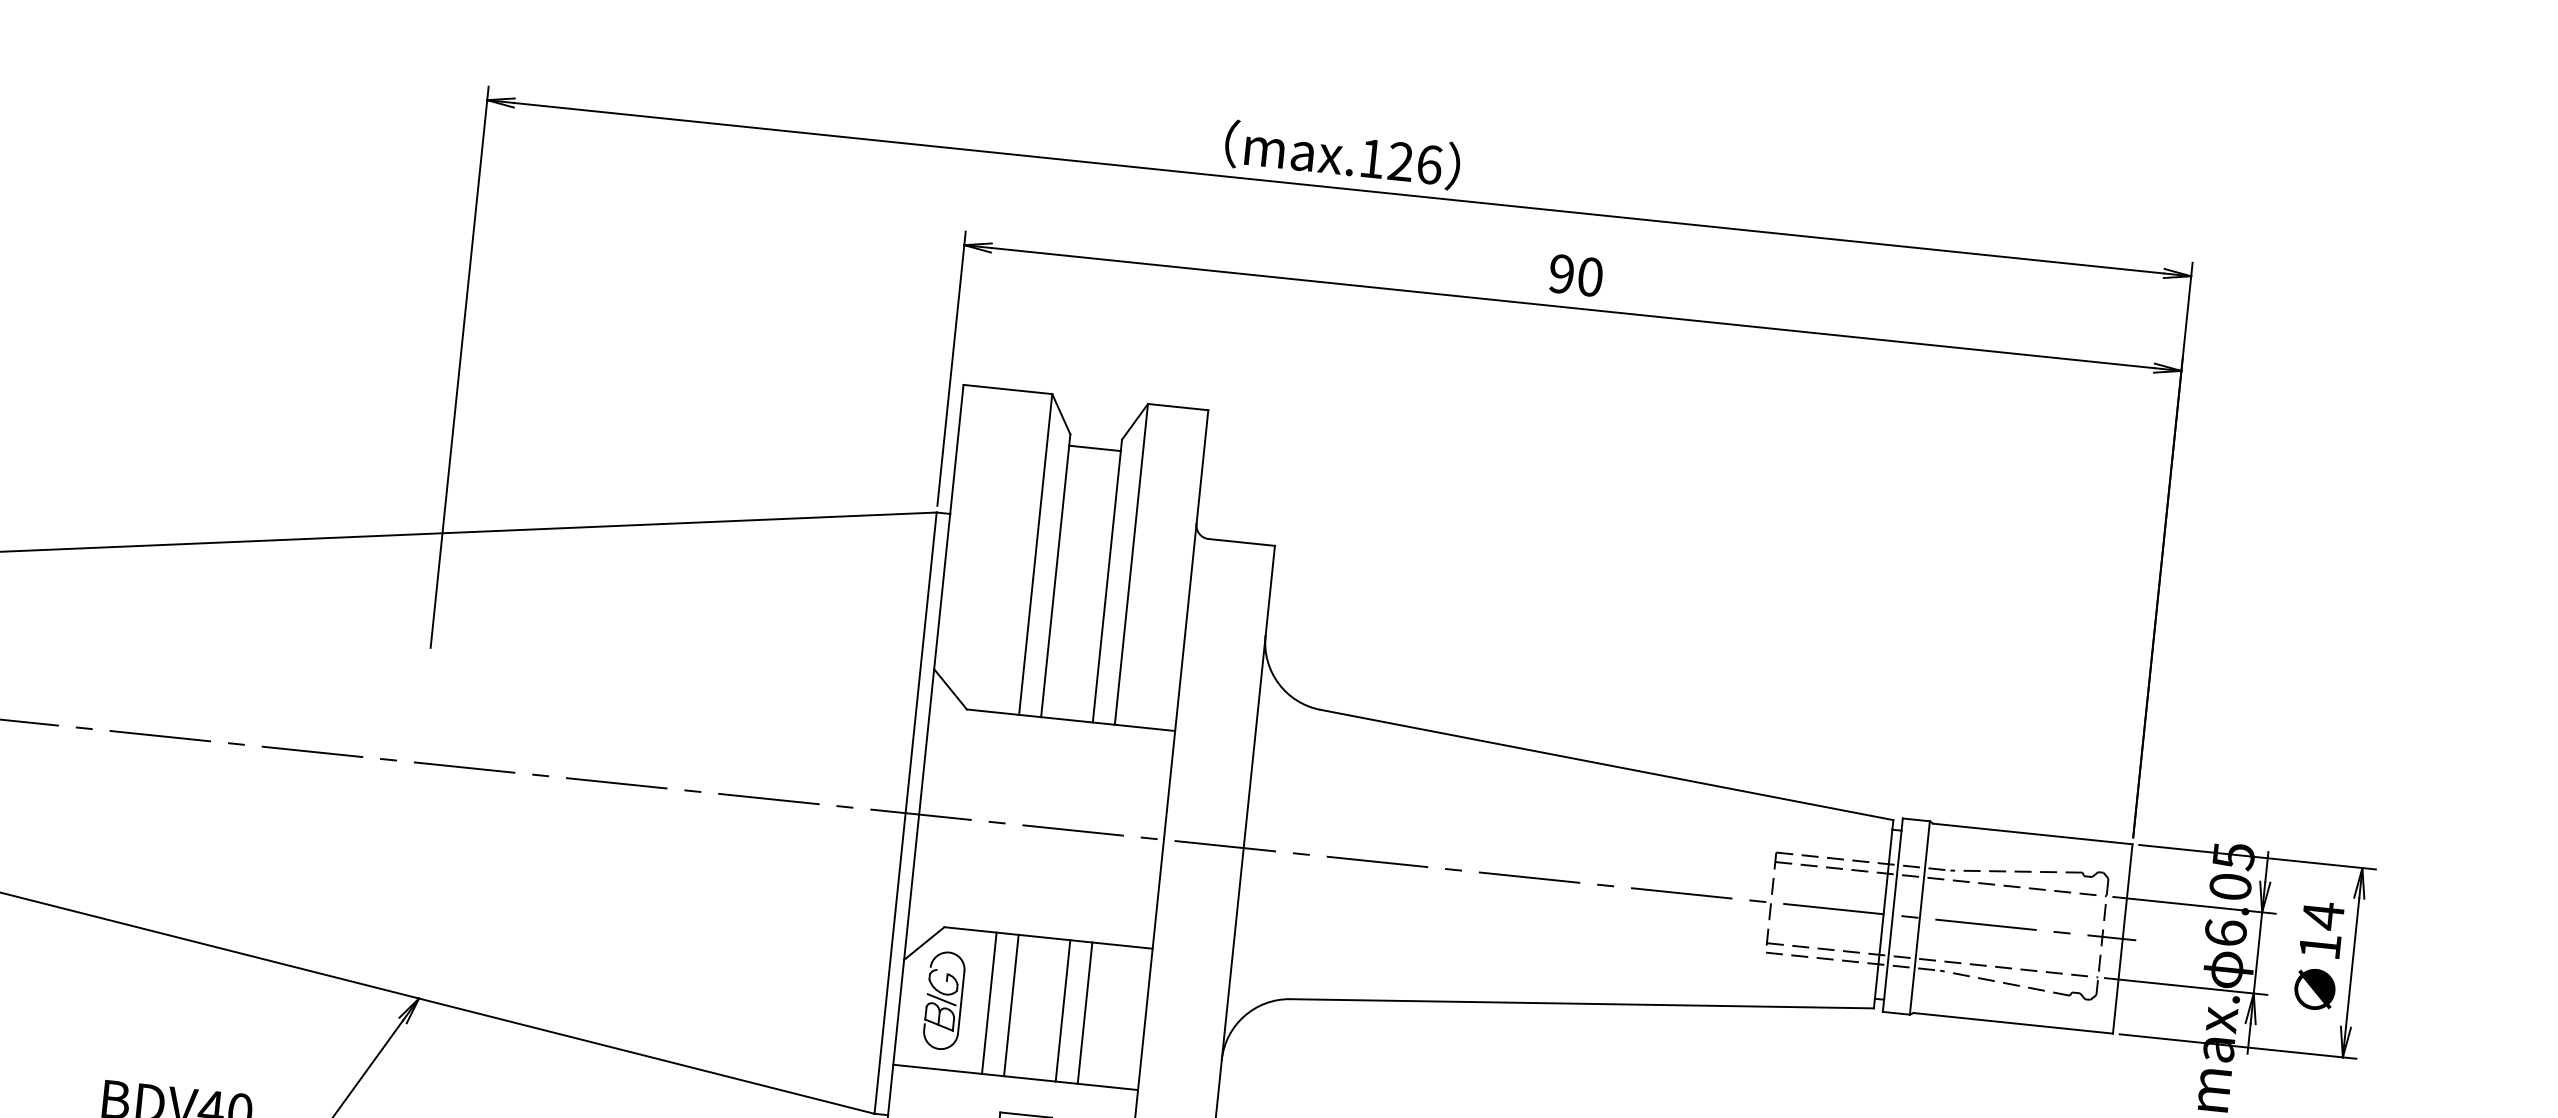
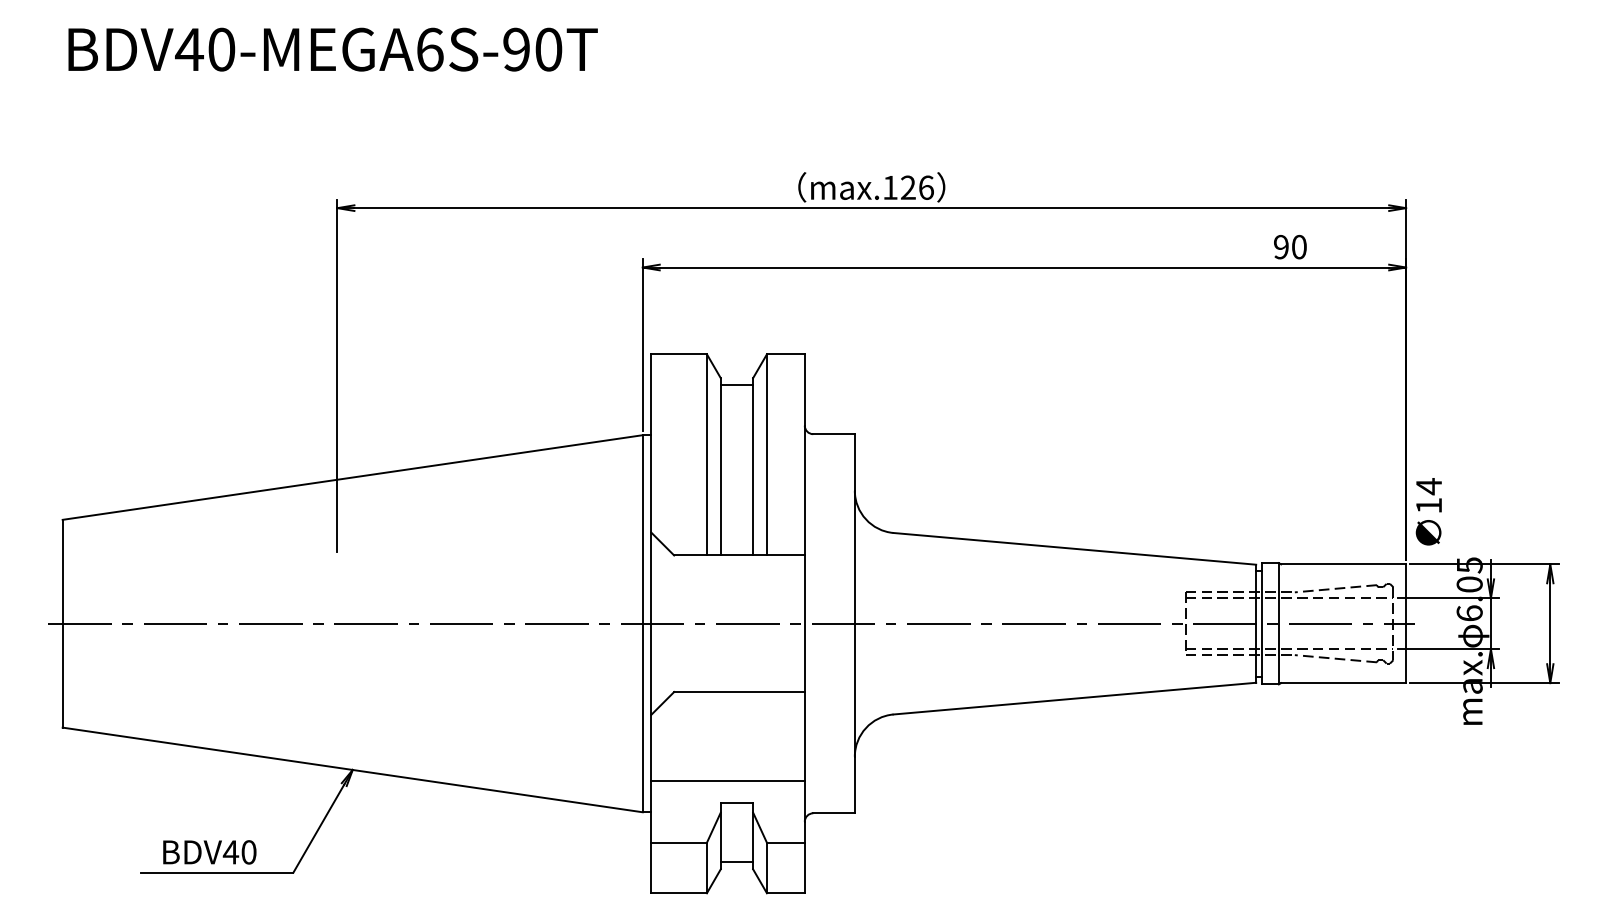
text: (1576, 276) -> (1290, 247), moved
text: (2318, 955) -> (1428, 511), moved
part: (943, 1000) -> (678, 737), removed
line: (988, 1003) -> (706, 736), removed
line: (1010, 1005) -> (720, 736), removed
line: (1063, 1011) -> (753, 736), removed
line: (1084, 1013) -> (766, 736), removed

